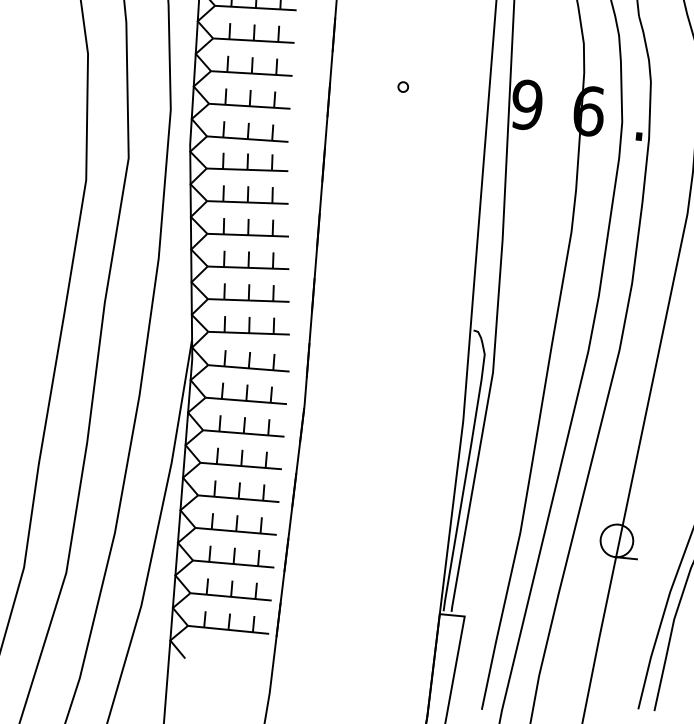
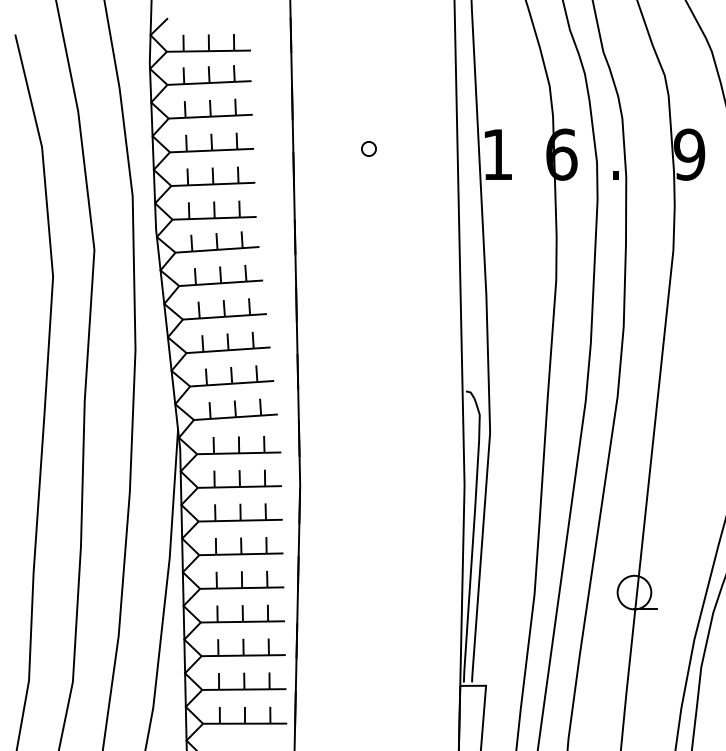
circle: (403, 86) -> (368, 148), size x1.4
text: (526, 104) -> (497, 154), 9 -> 1

